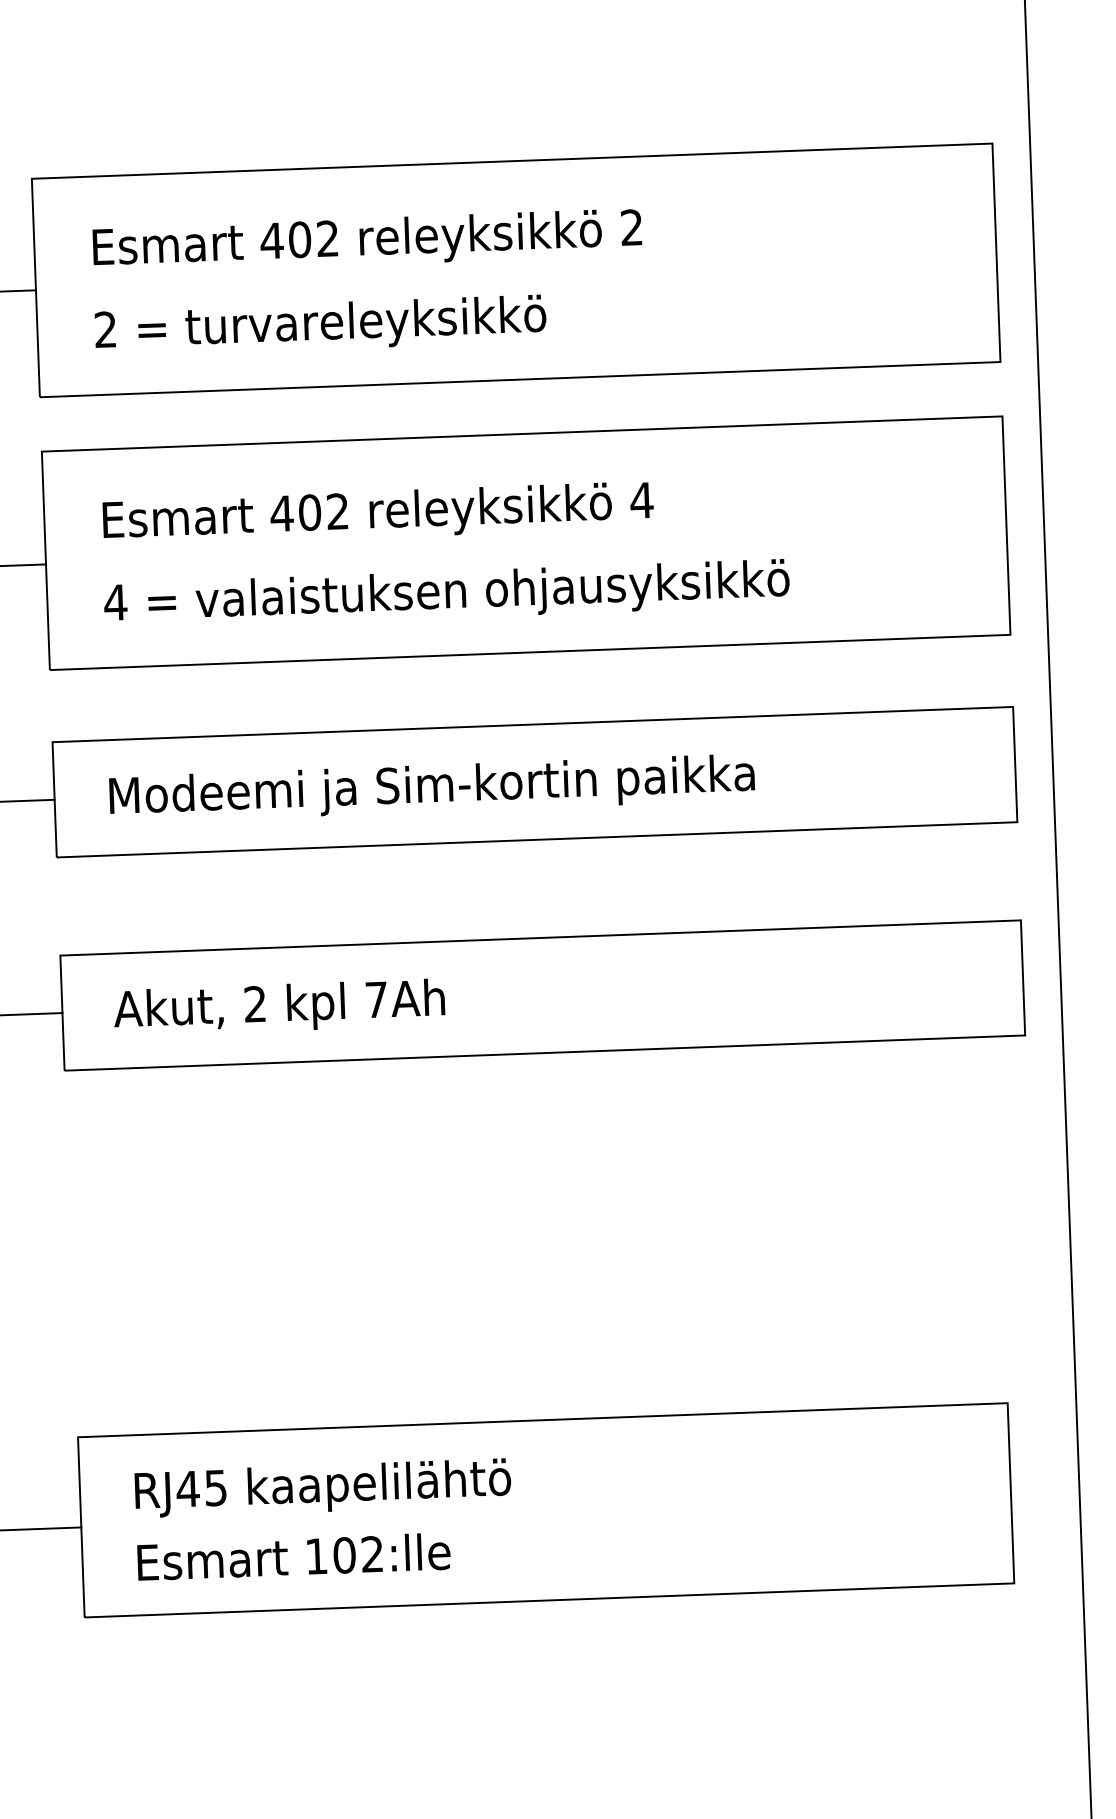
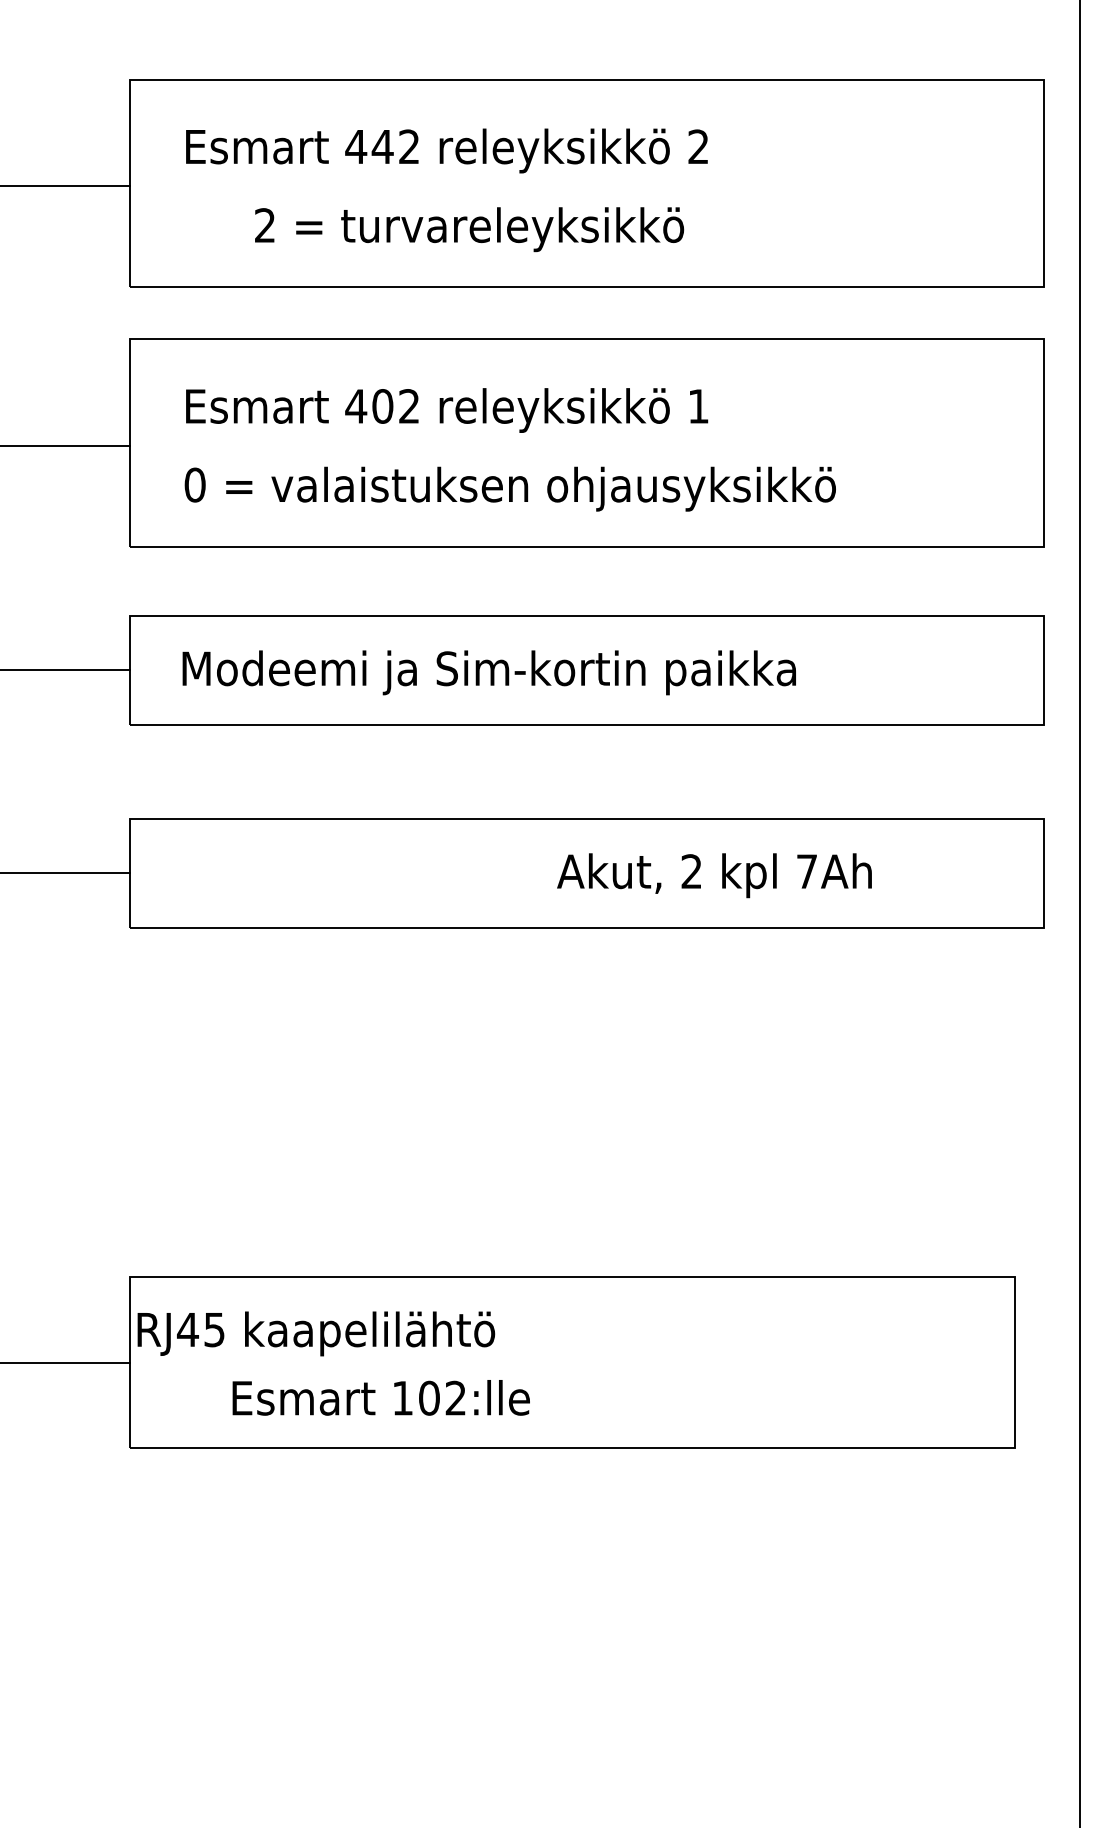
text: (299, 239) -> (382, 146), 402 -> 442
text: (320, 326) -> (469, 229), moved
text: (641, 500) -> (698, 406), 4 -> 1
text: (116, 601) -> (195, 484), 4 -> 0
text: (279, 1007) -> (714, 875), moved
text: (323, 1487) -> (316, 1333), moved
text: (293, 1556) -> (380, 1397), moved

